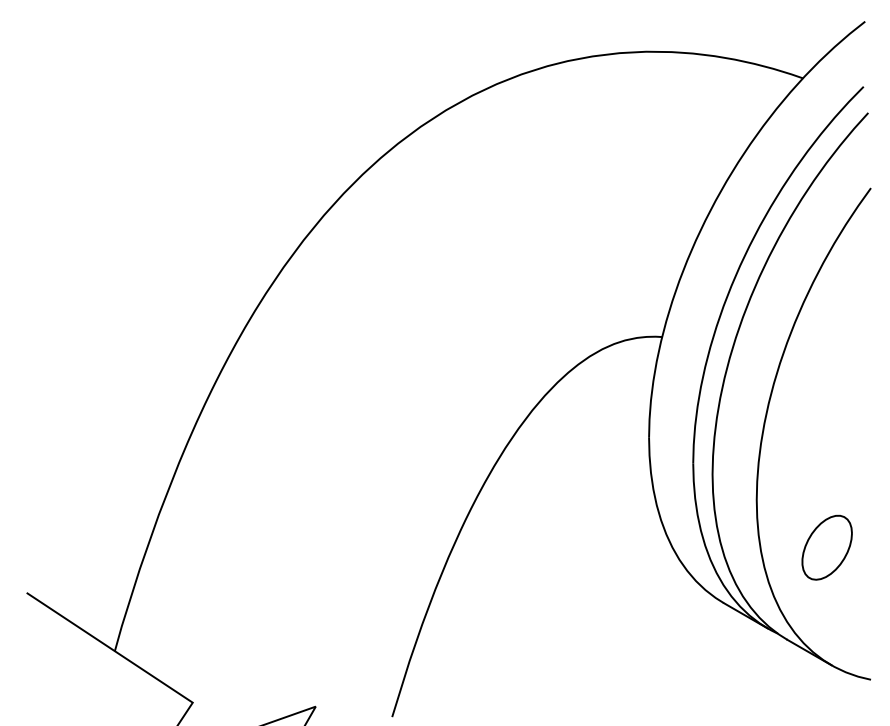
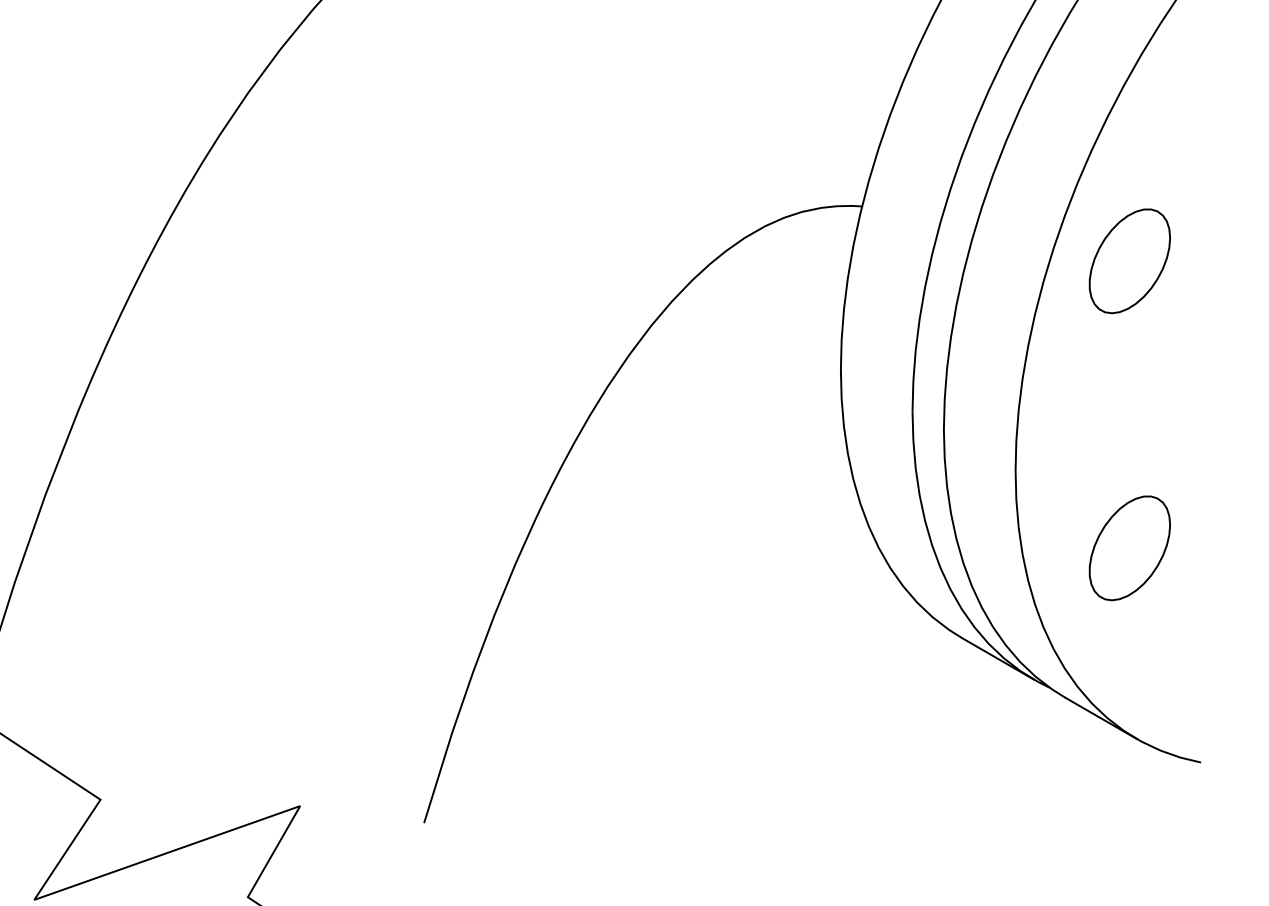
part: (826, 370) -> (1128, 260), added

